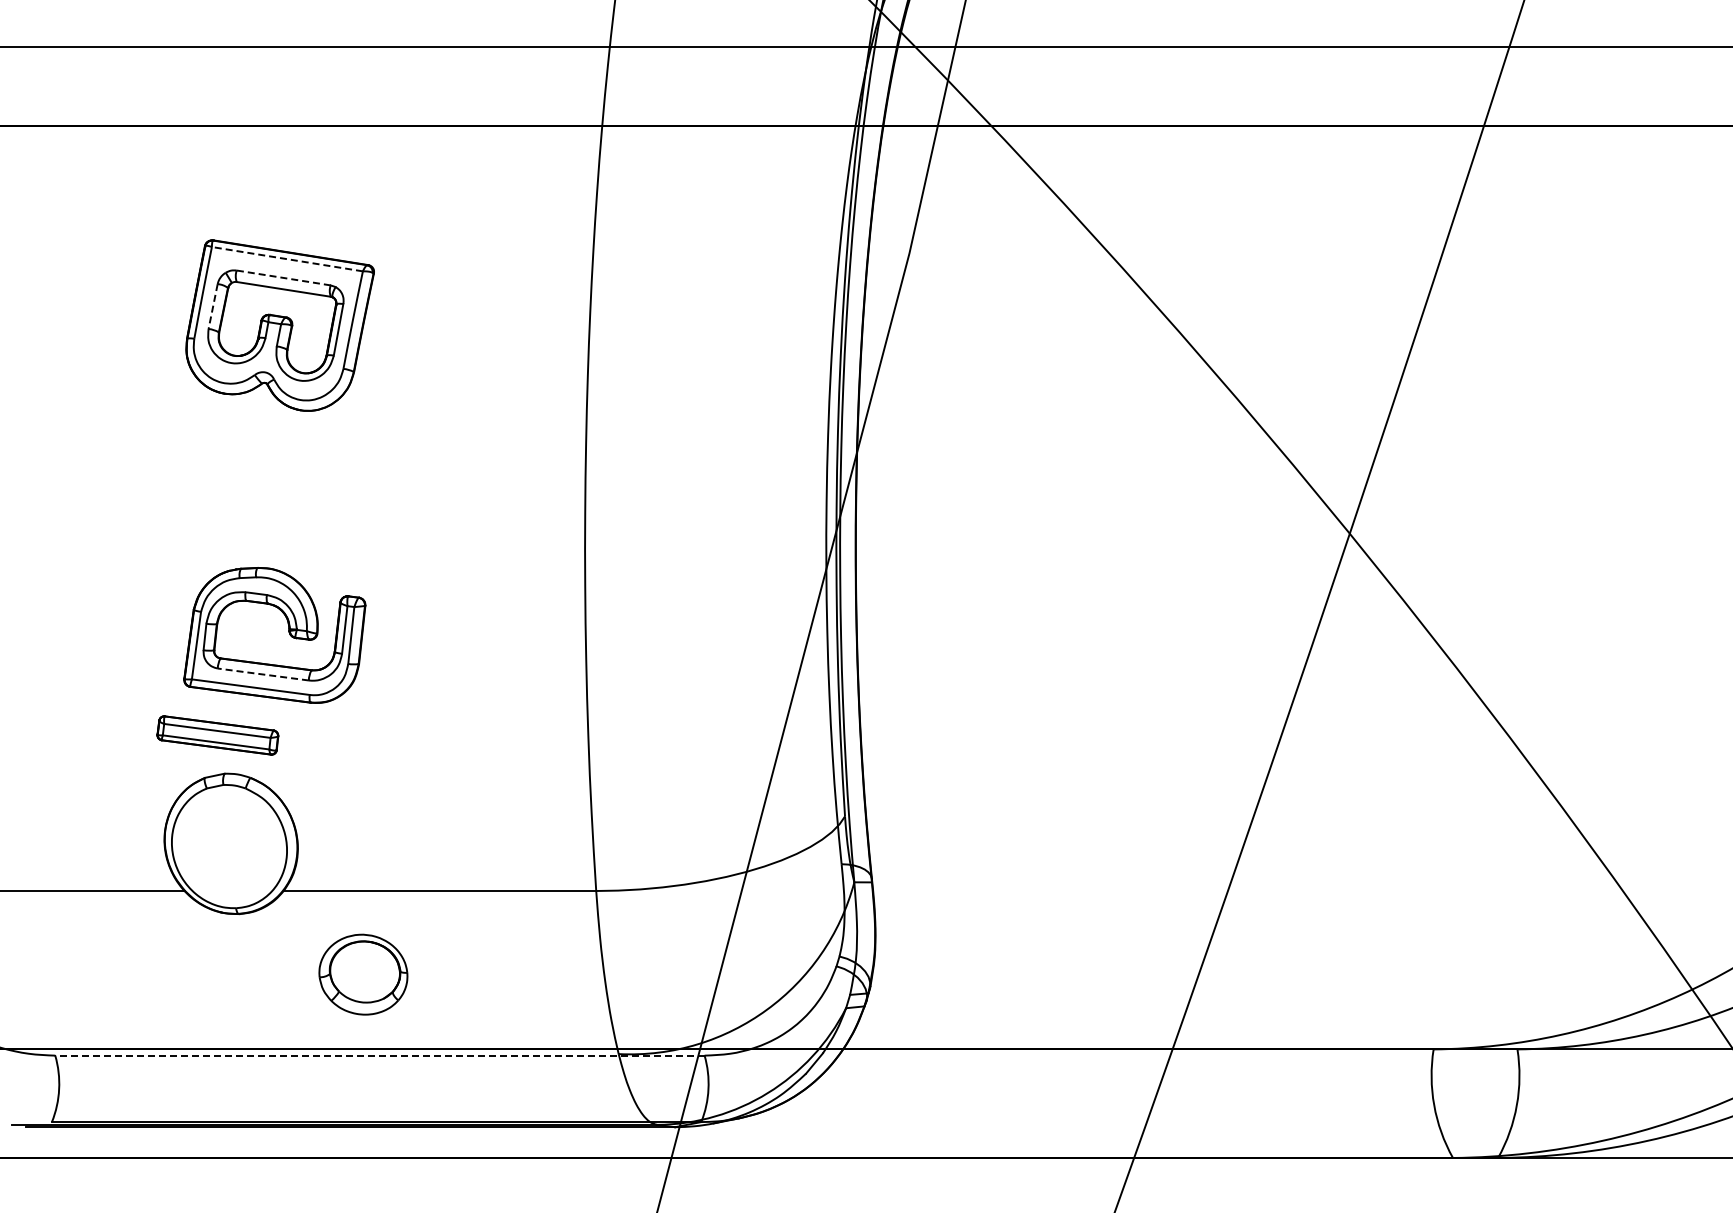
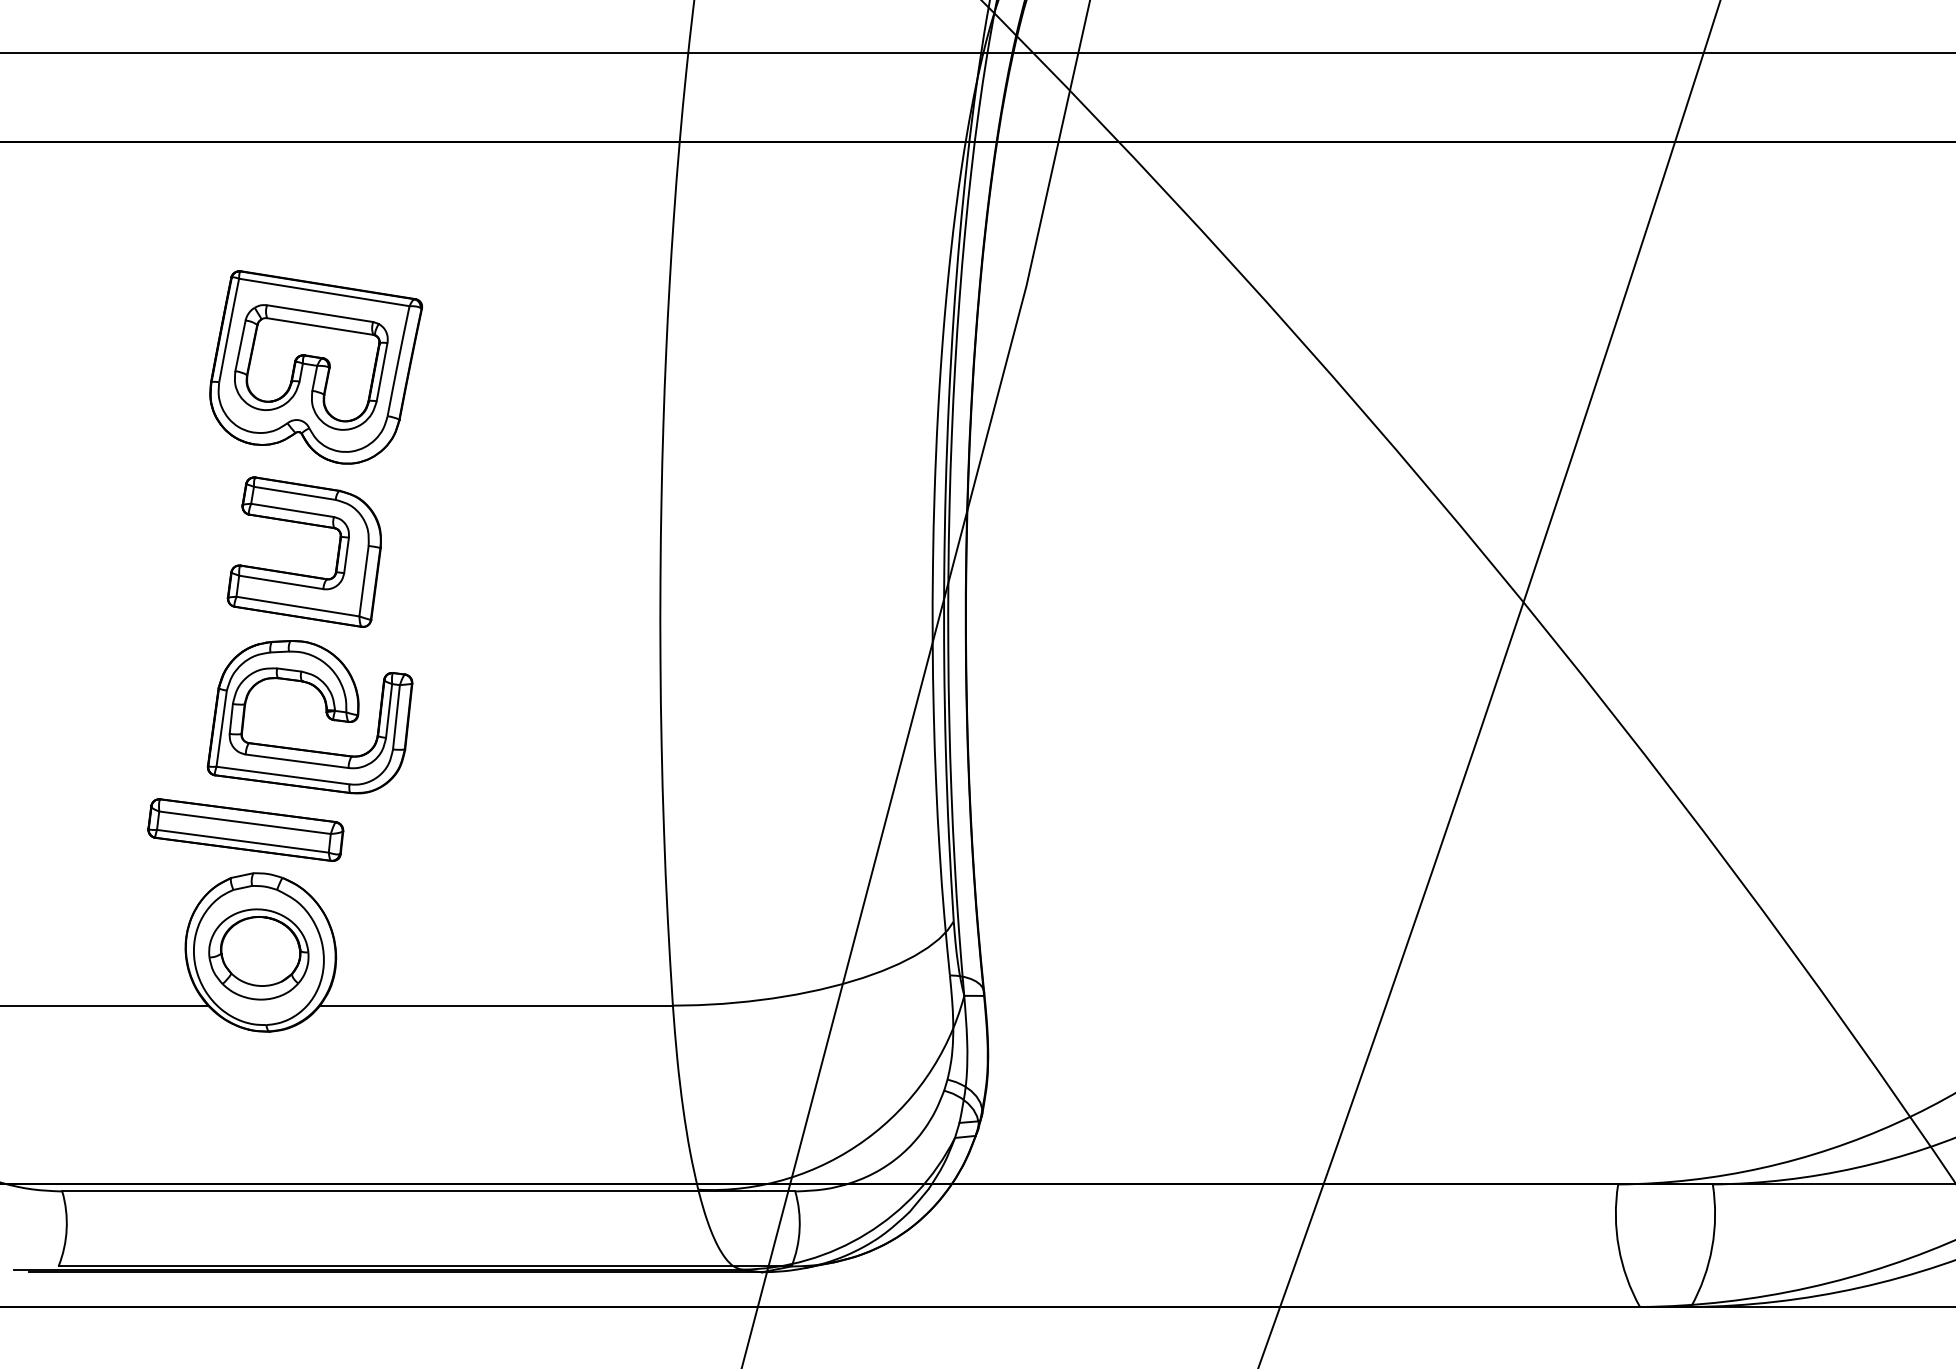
line: (286, 259) -> (323, 292), dashed -> solid
line: (283, 277) -> (319, 313), dashed -> solid
line: (213, 306) -> (240, 345), dashed -> solid
part: (268, 508) -> (302, 573), added
line: (263, 674) -> (297, 761), dashed -> solid
part: (217, 735) -> (245, 830), size x1.43
part: (363, 974) -> (258, 954), moved
line: (379, 1055) -> (428, 1191), dashed -> solid

